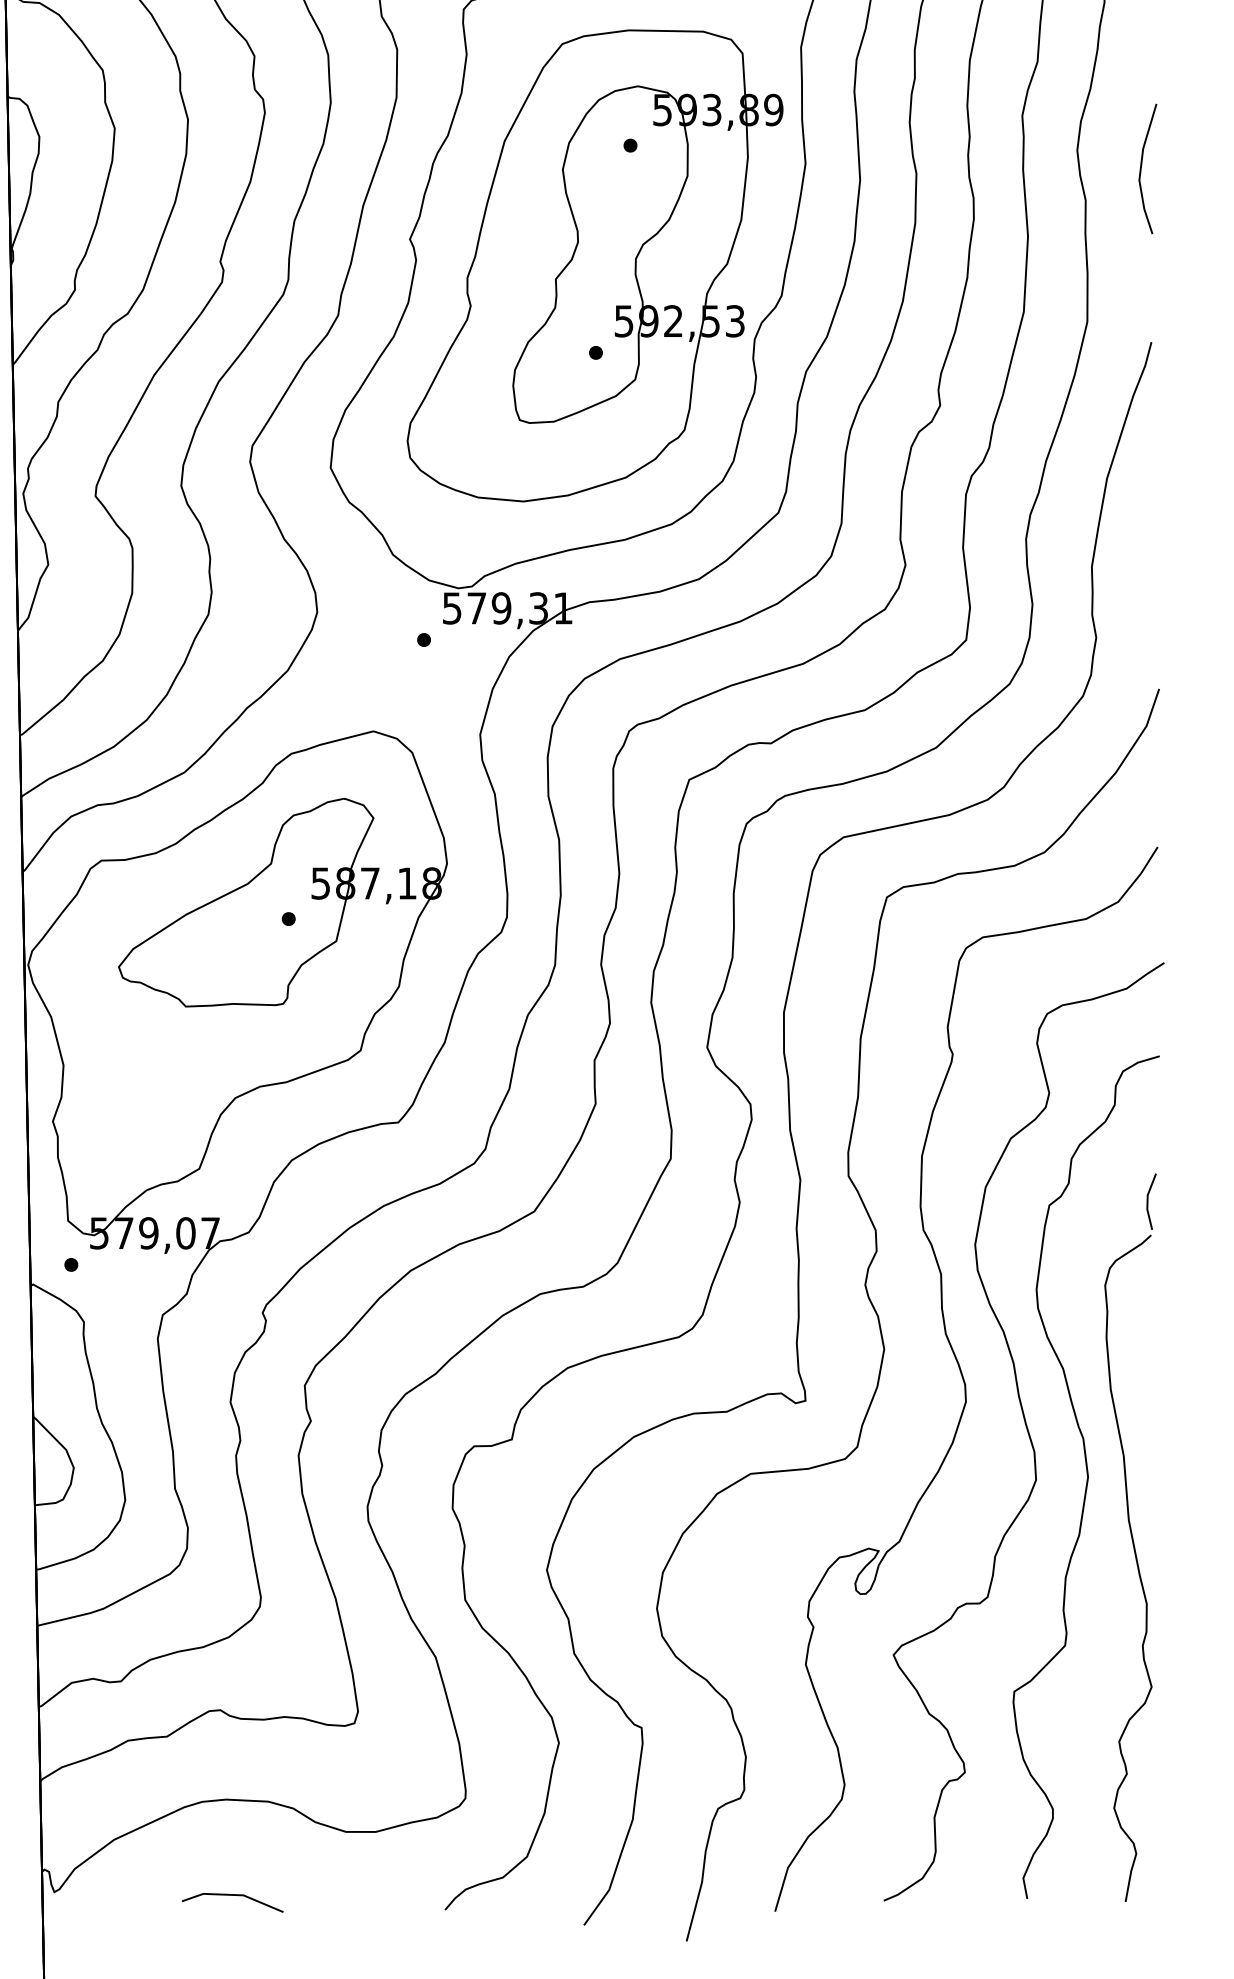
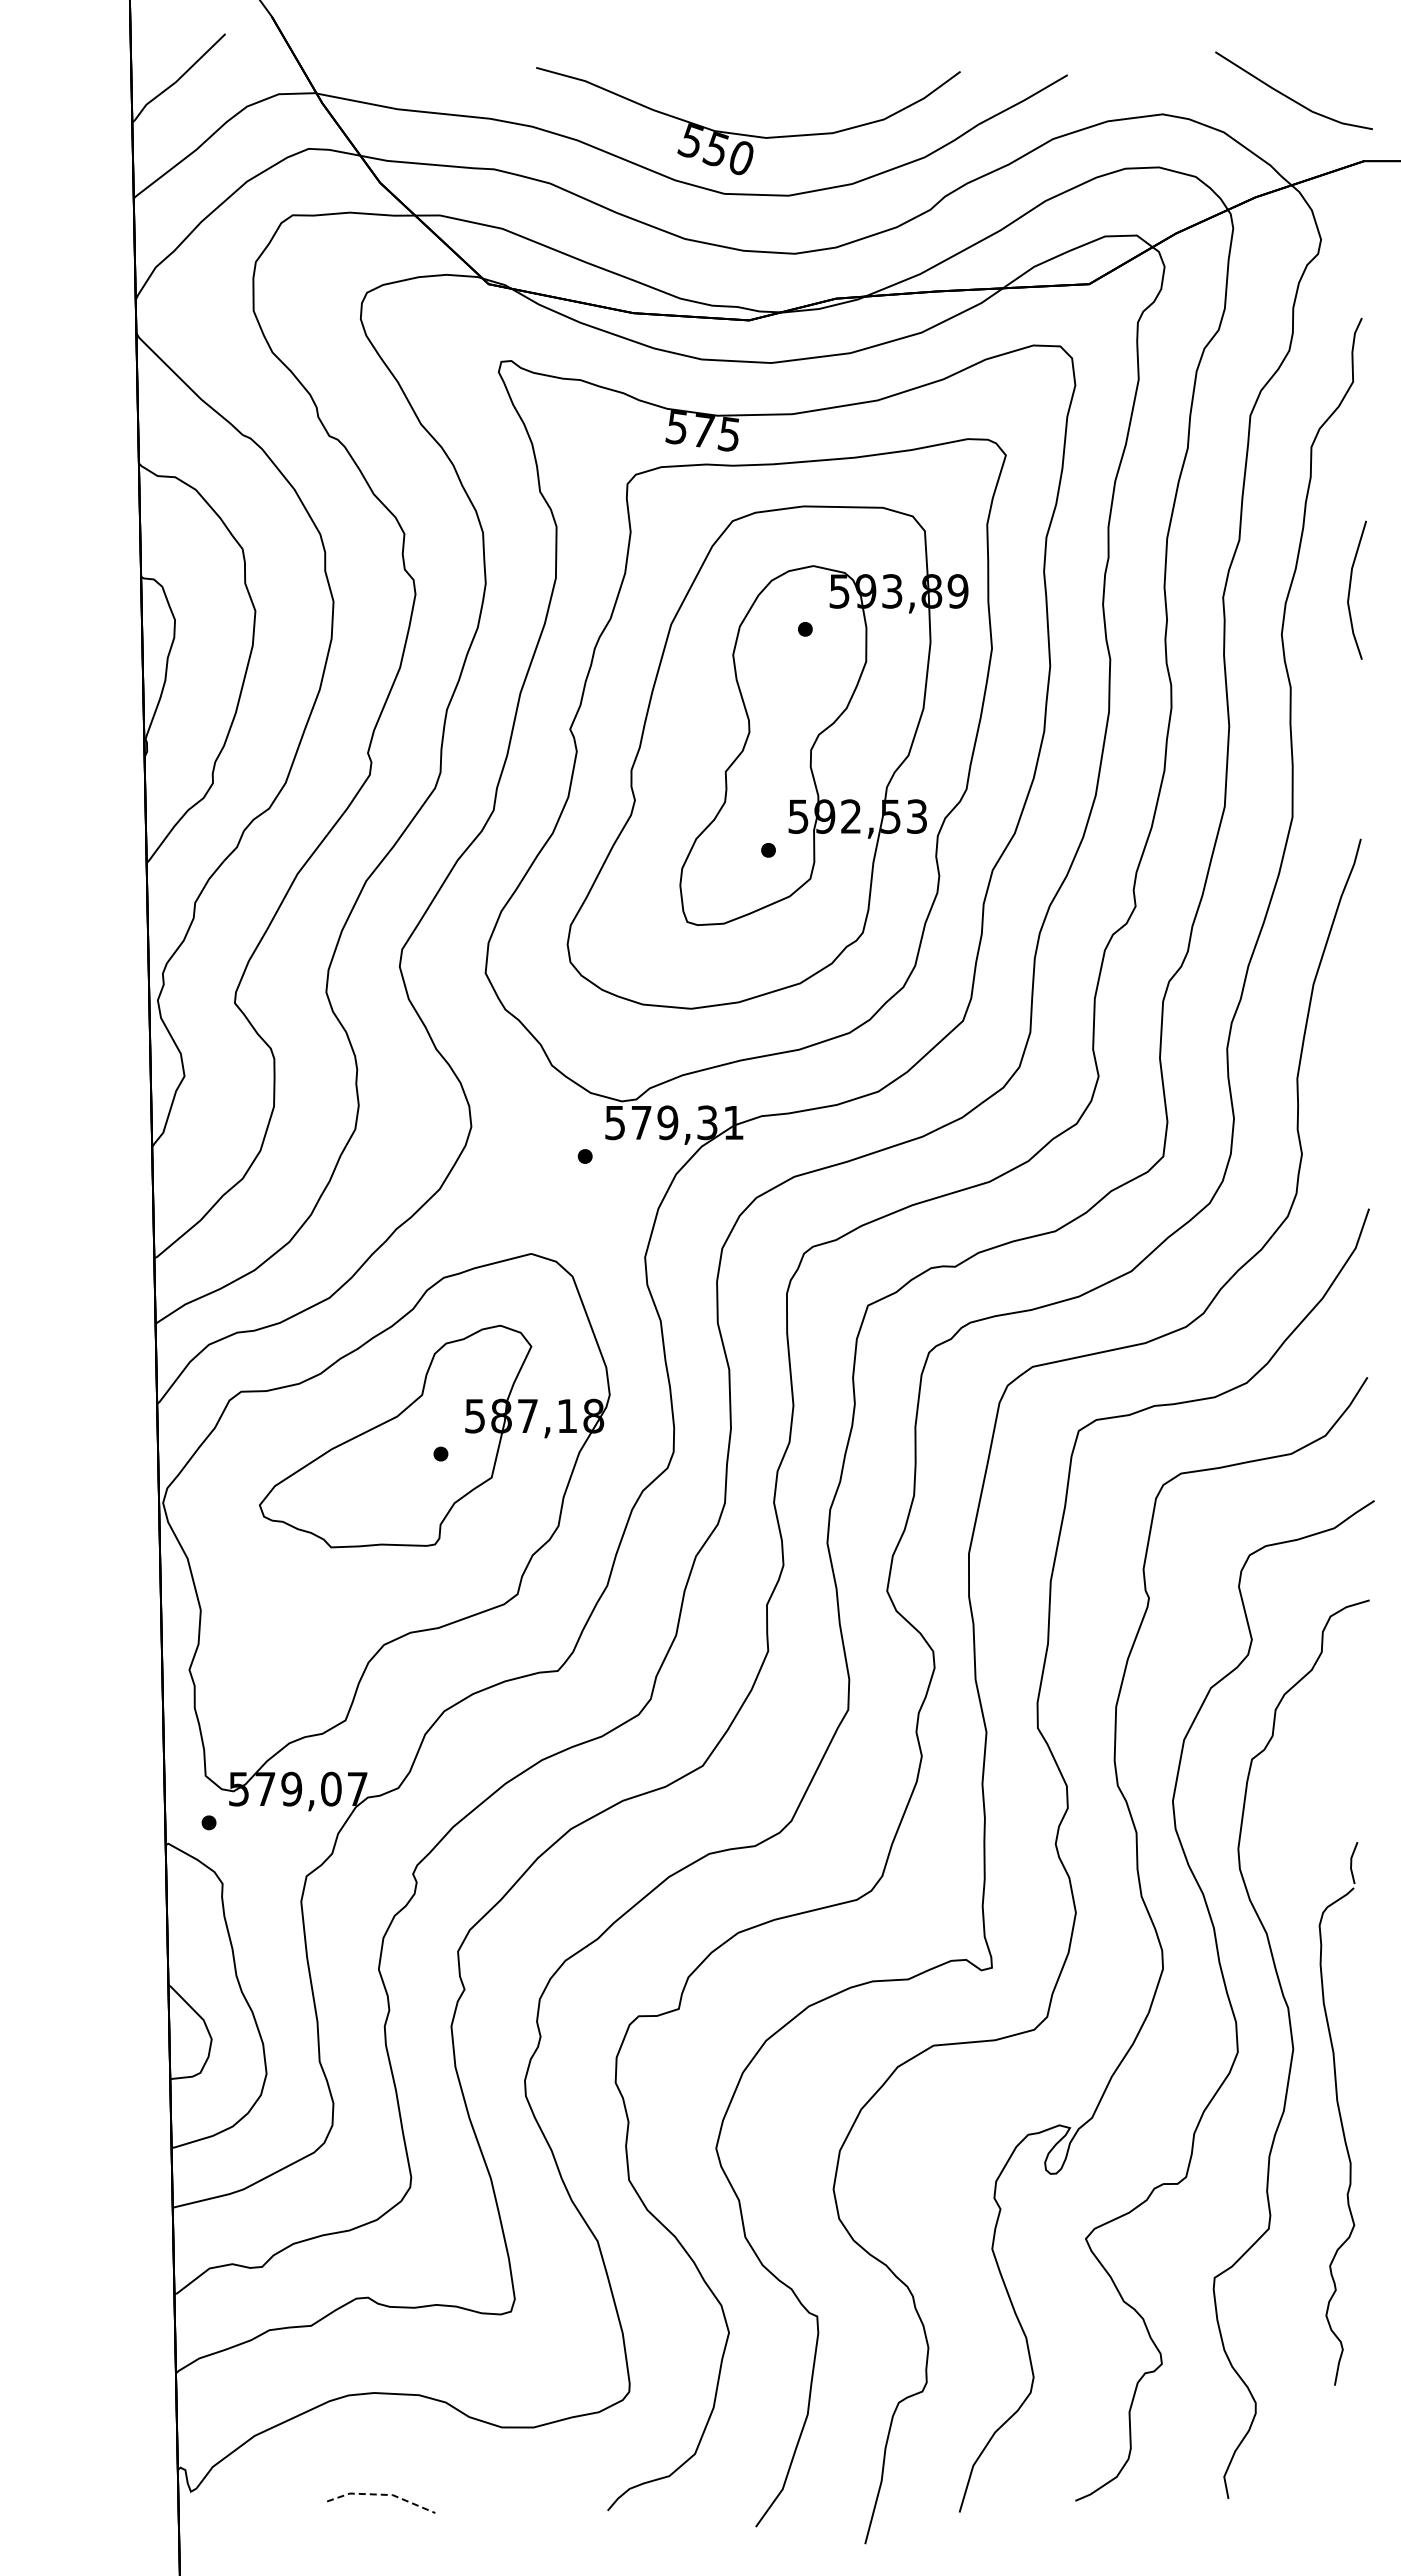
line: (1141, 168) -> (1350, 589), moved
part: (1130, 1537) -> (1338, 2113), size x0.7
line: (233, 1894) -> (382, 2494), solid -> dashed

